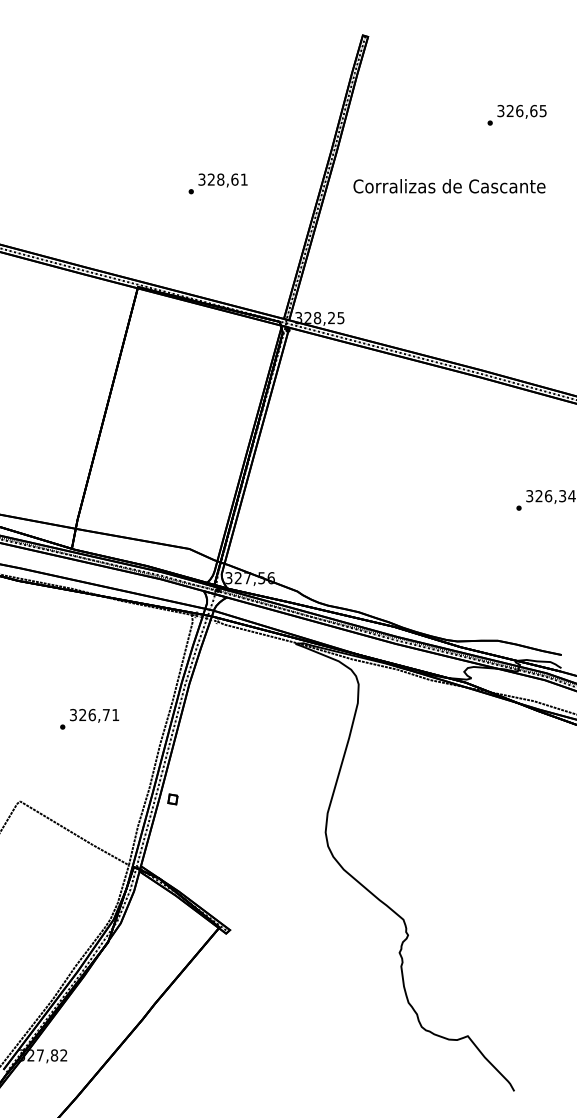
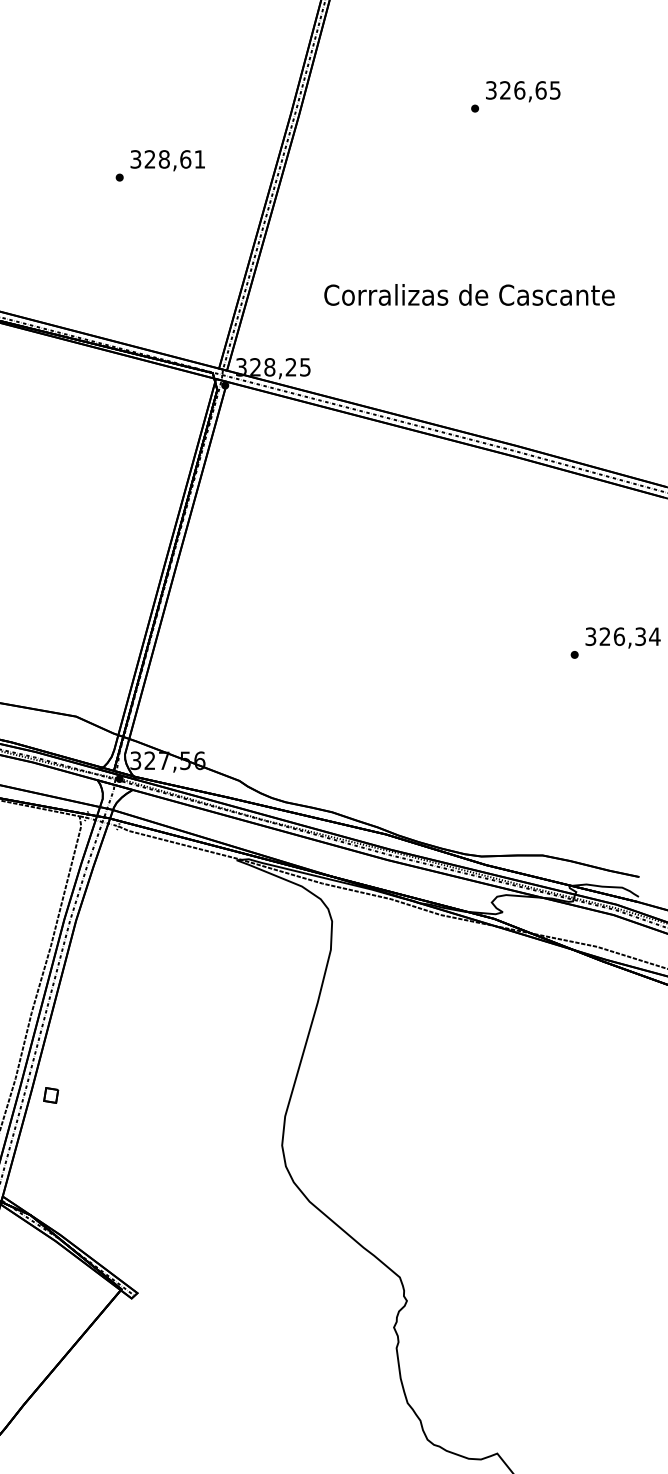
text: (516, 115) -> (514, 97), moved
text: (217, 183) -> (159, 165), moved
text: (449, 186) -> (469, 295), moved

